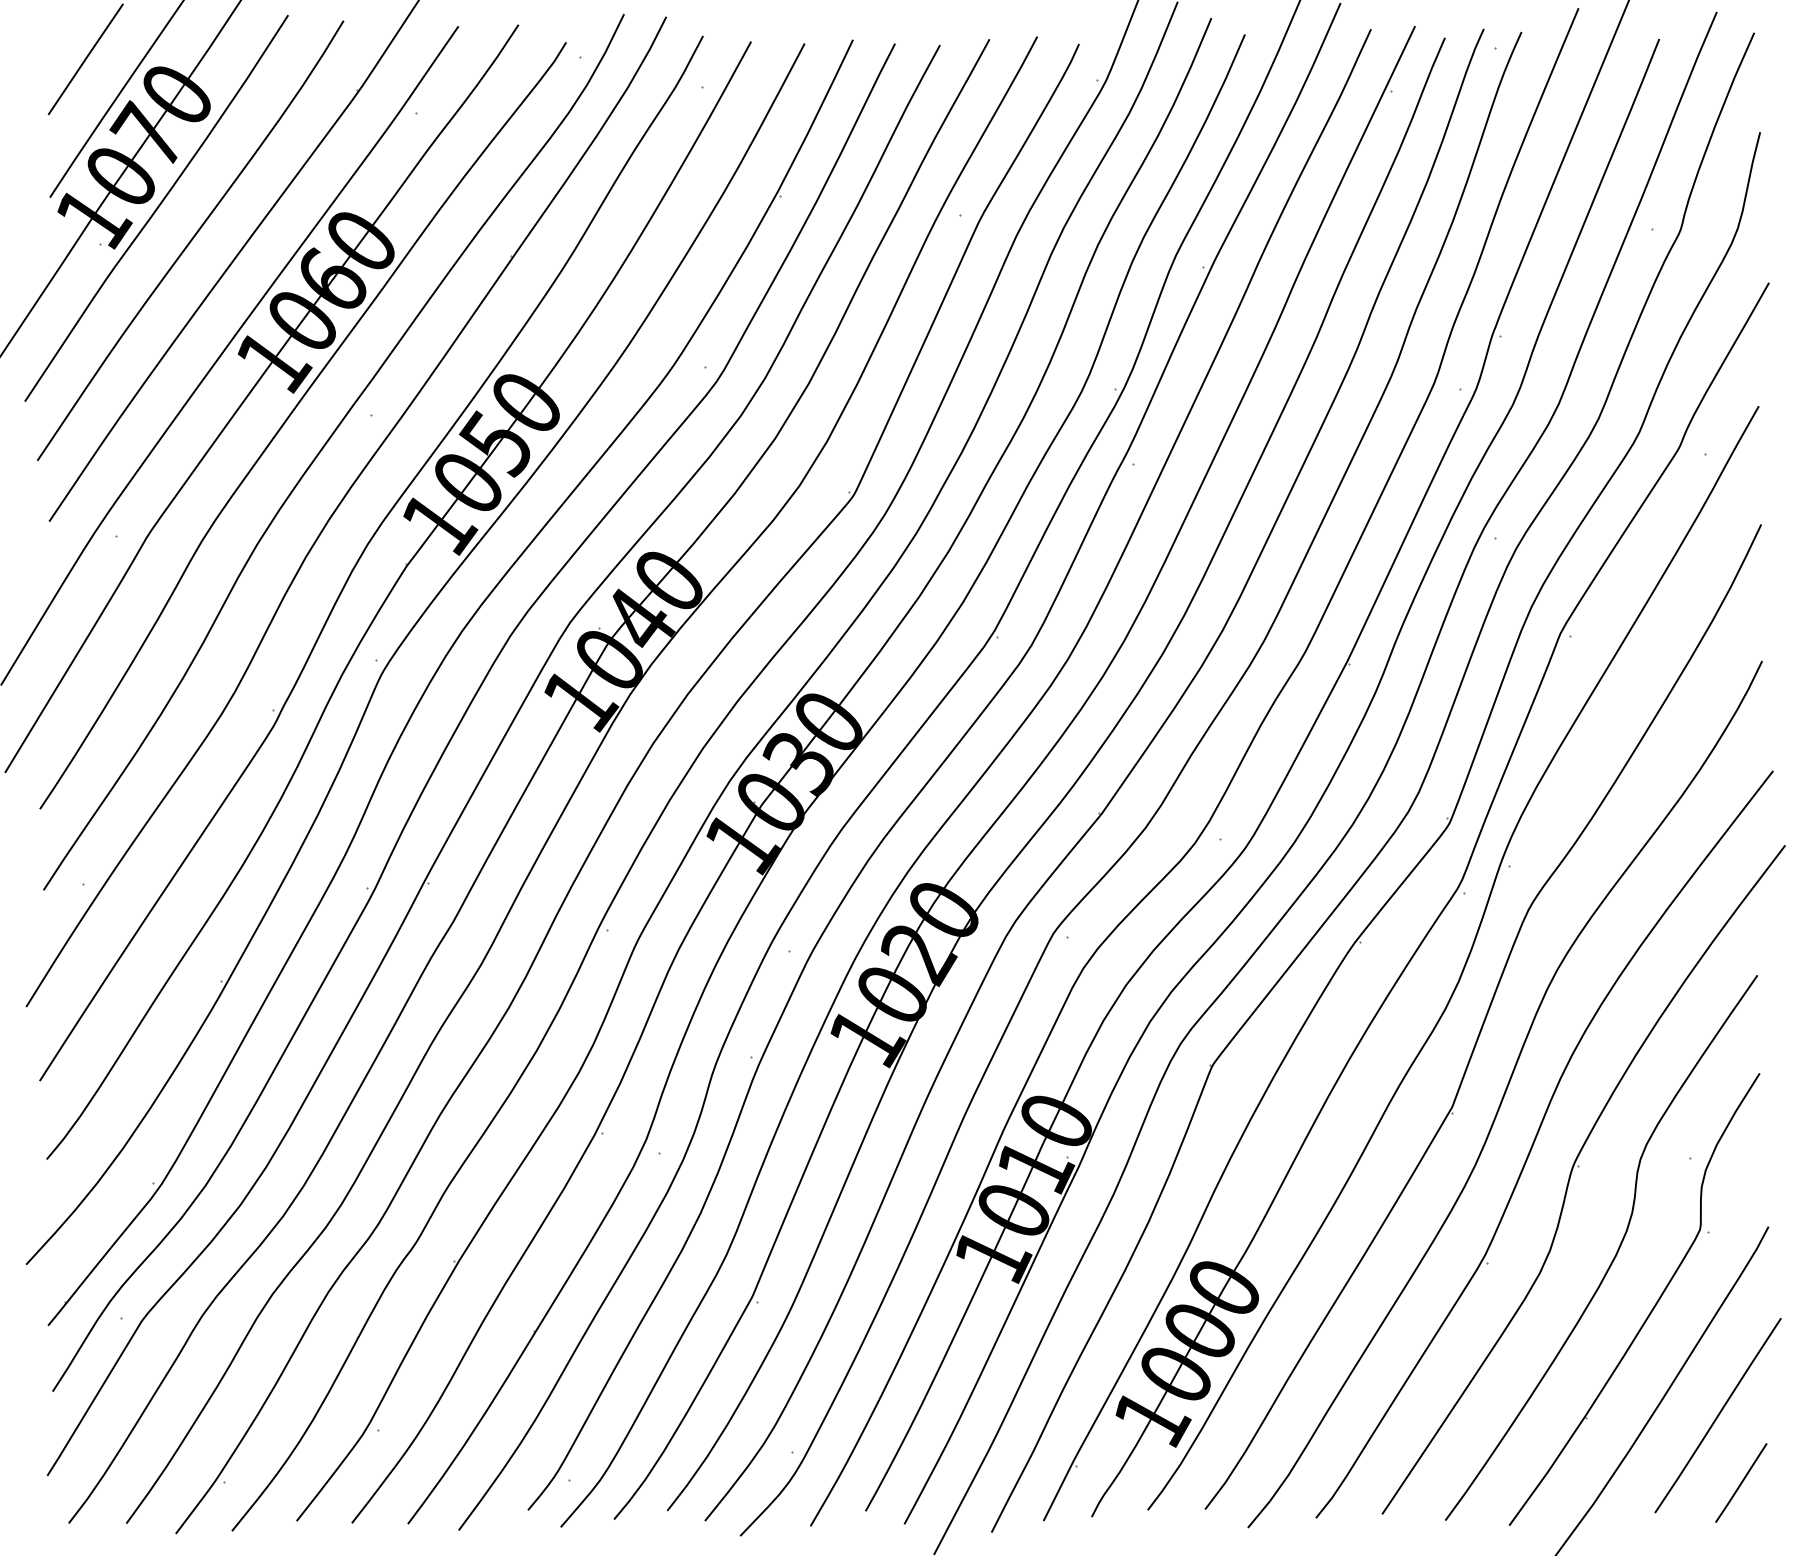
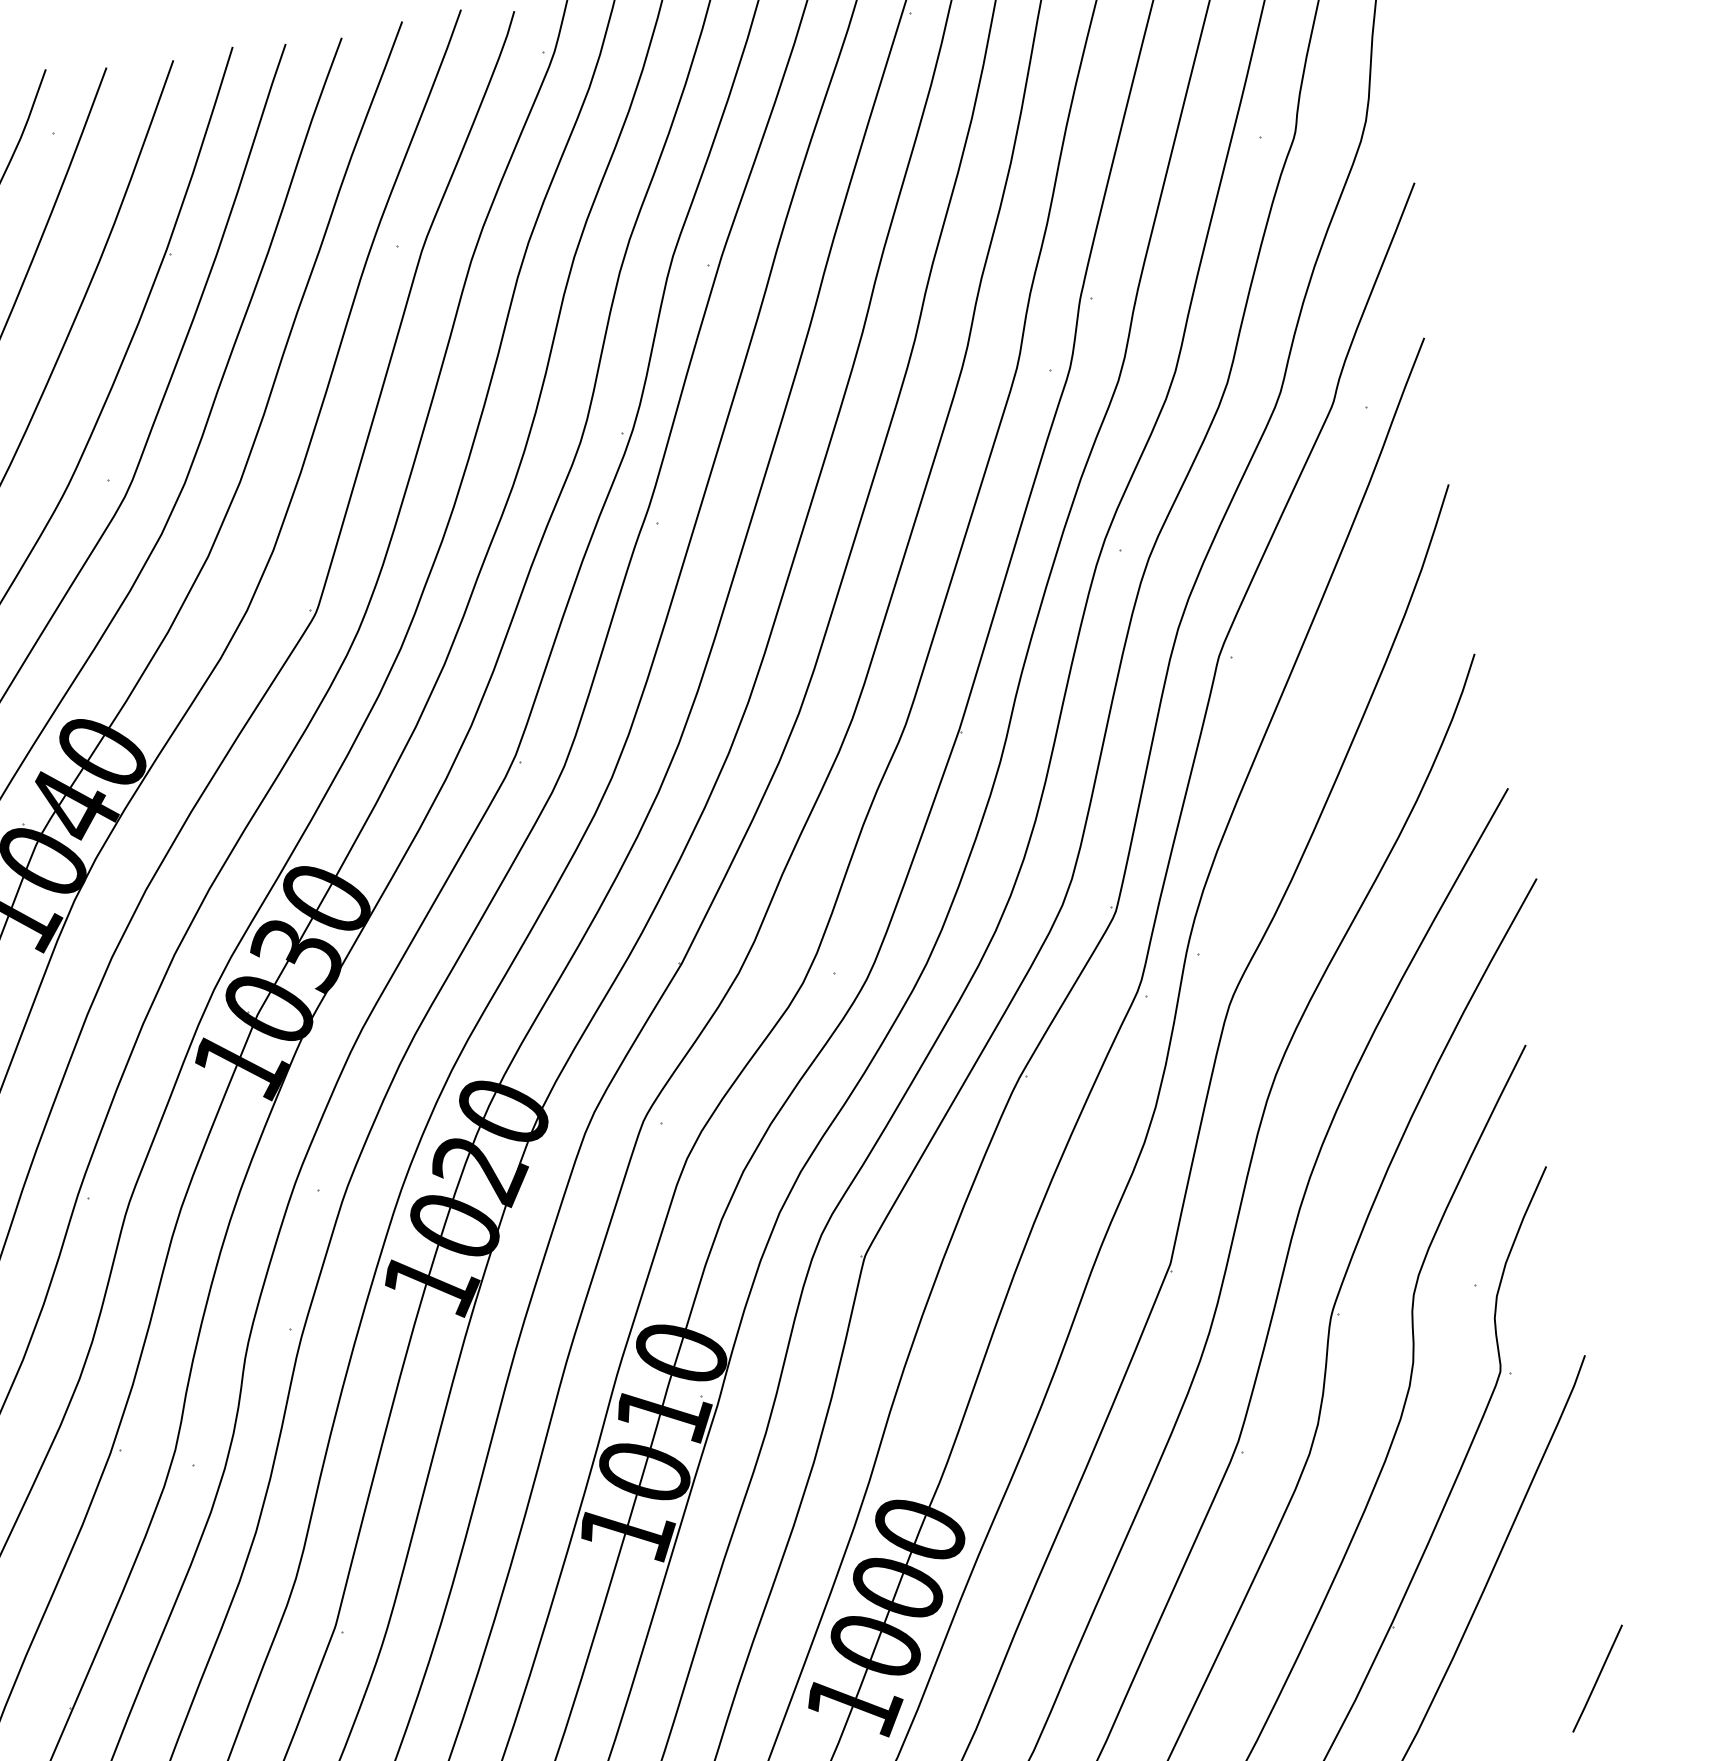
line: (1717, 1415) -> (1555, 1599), removed

